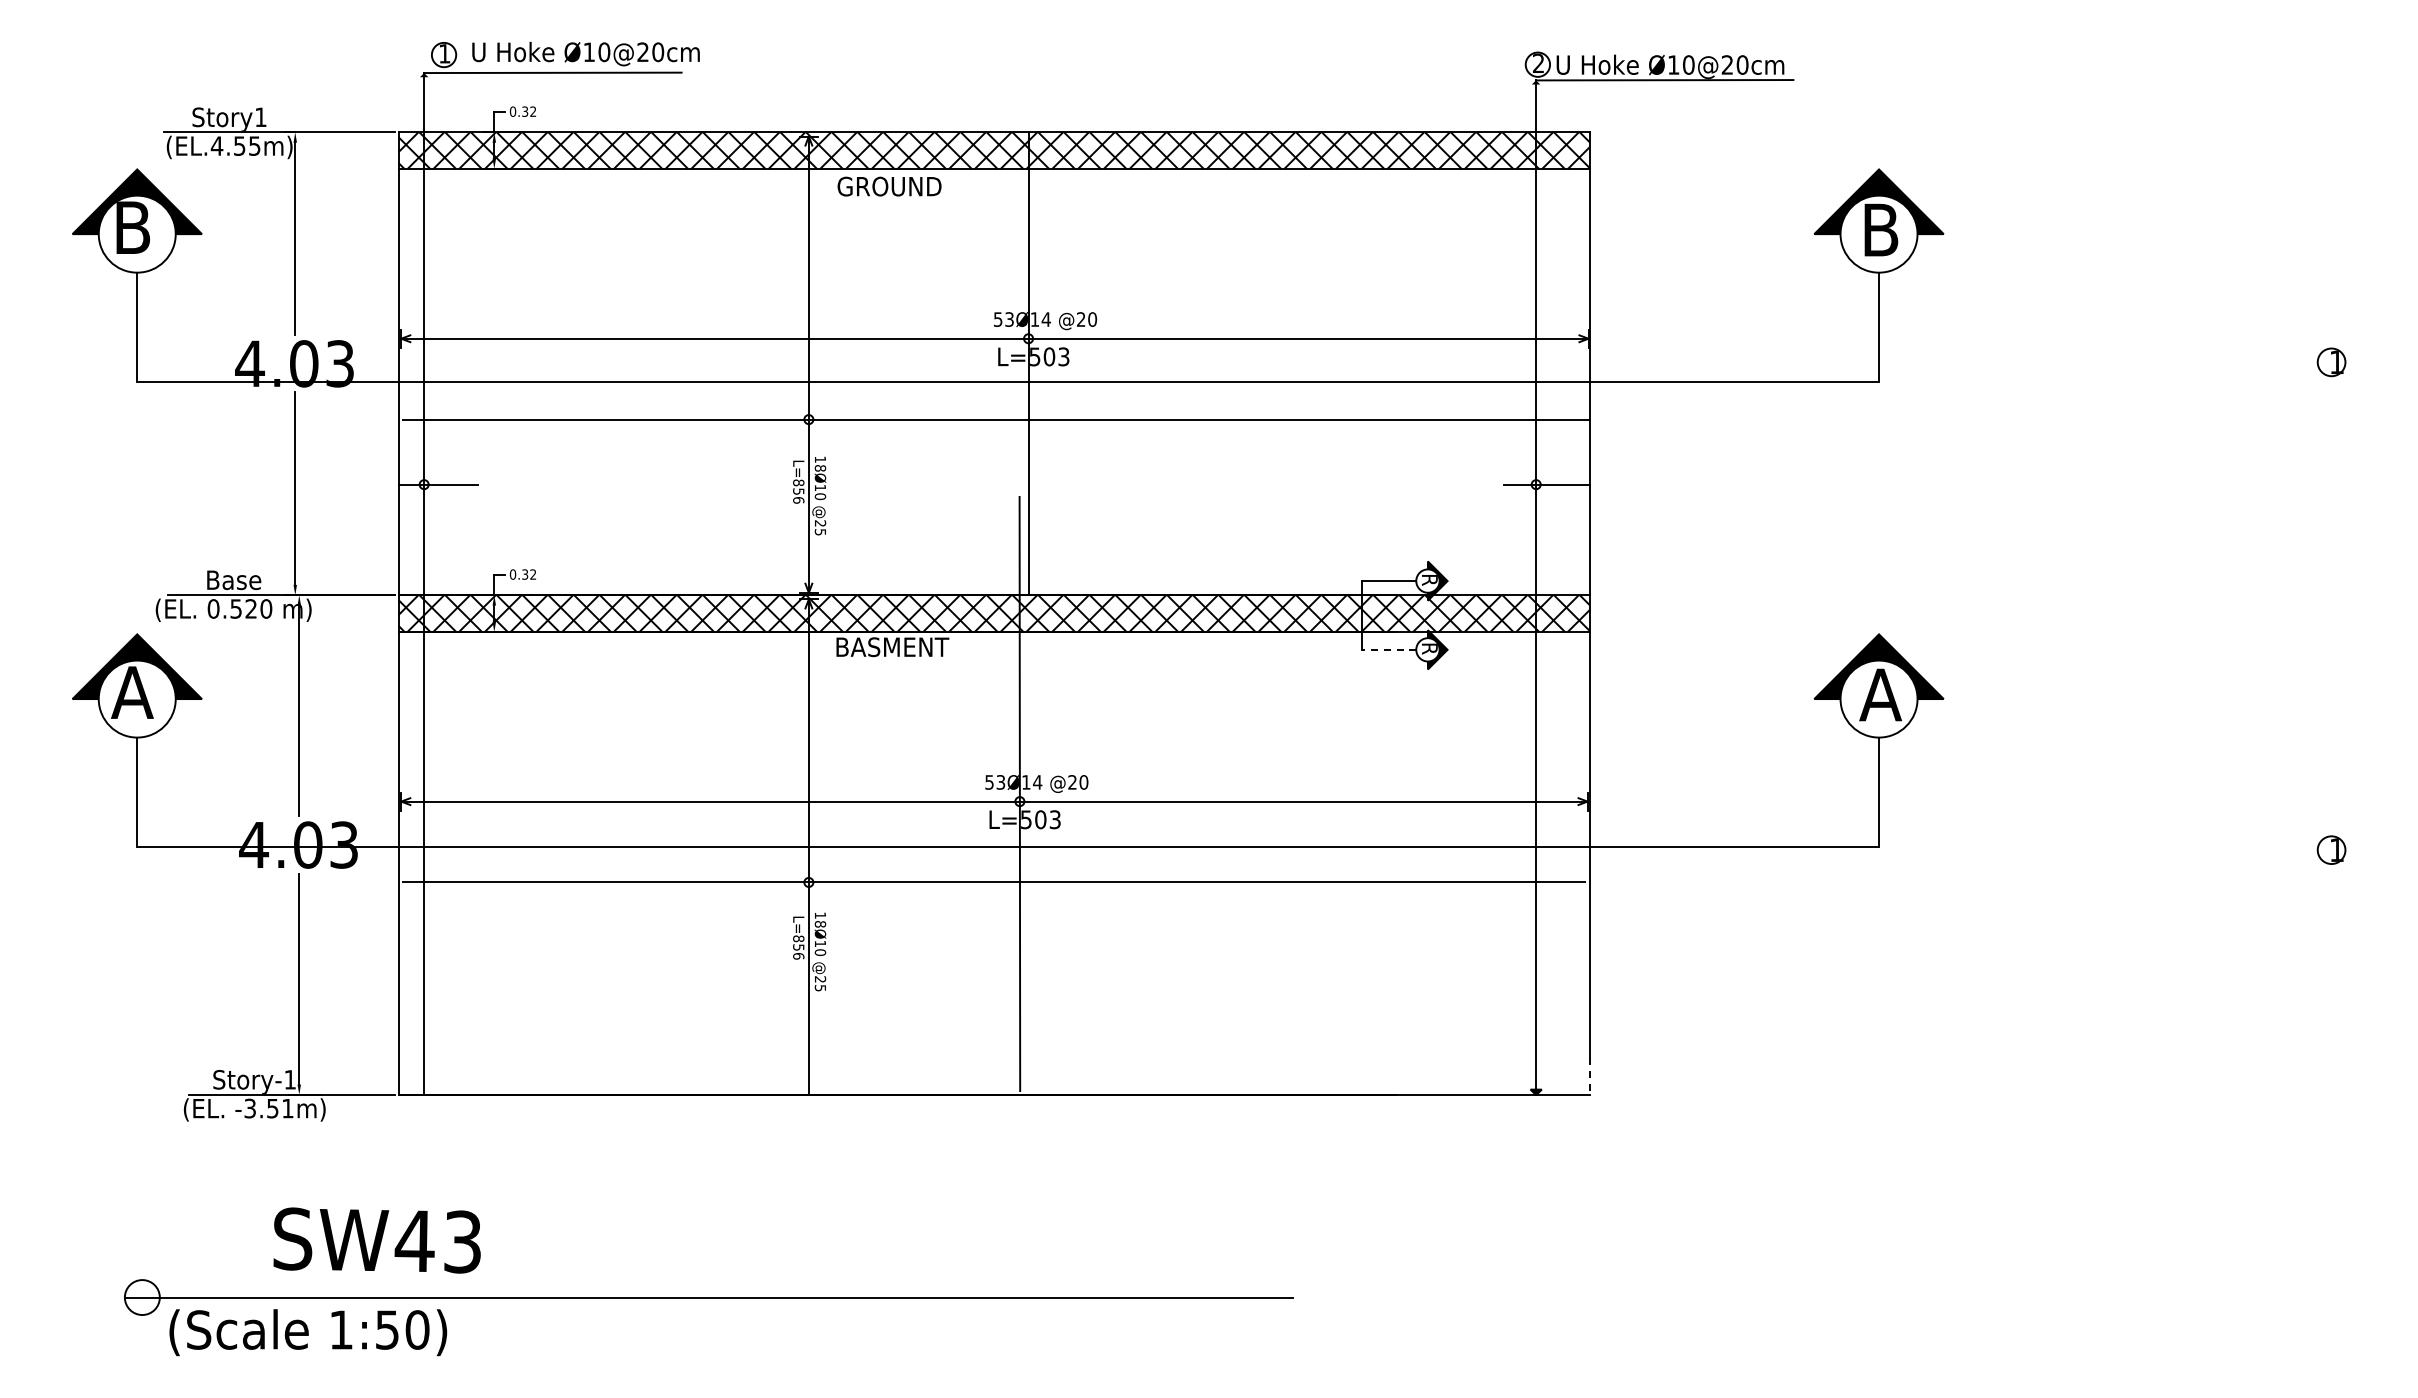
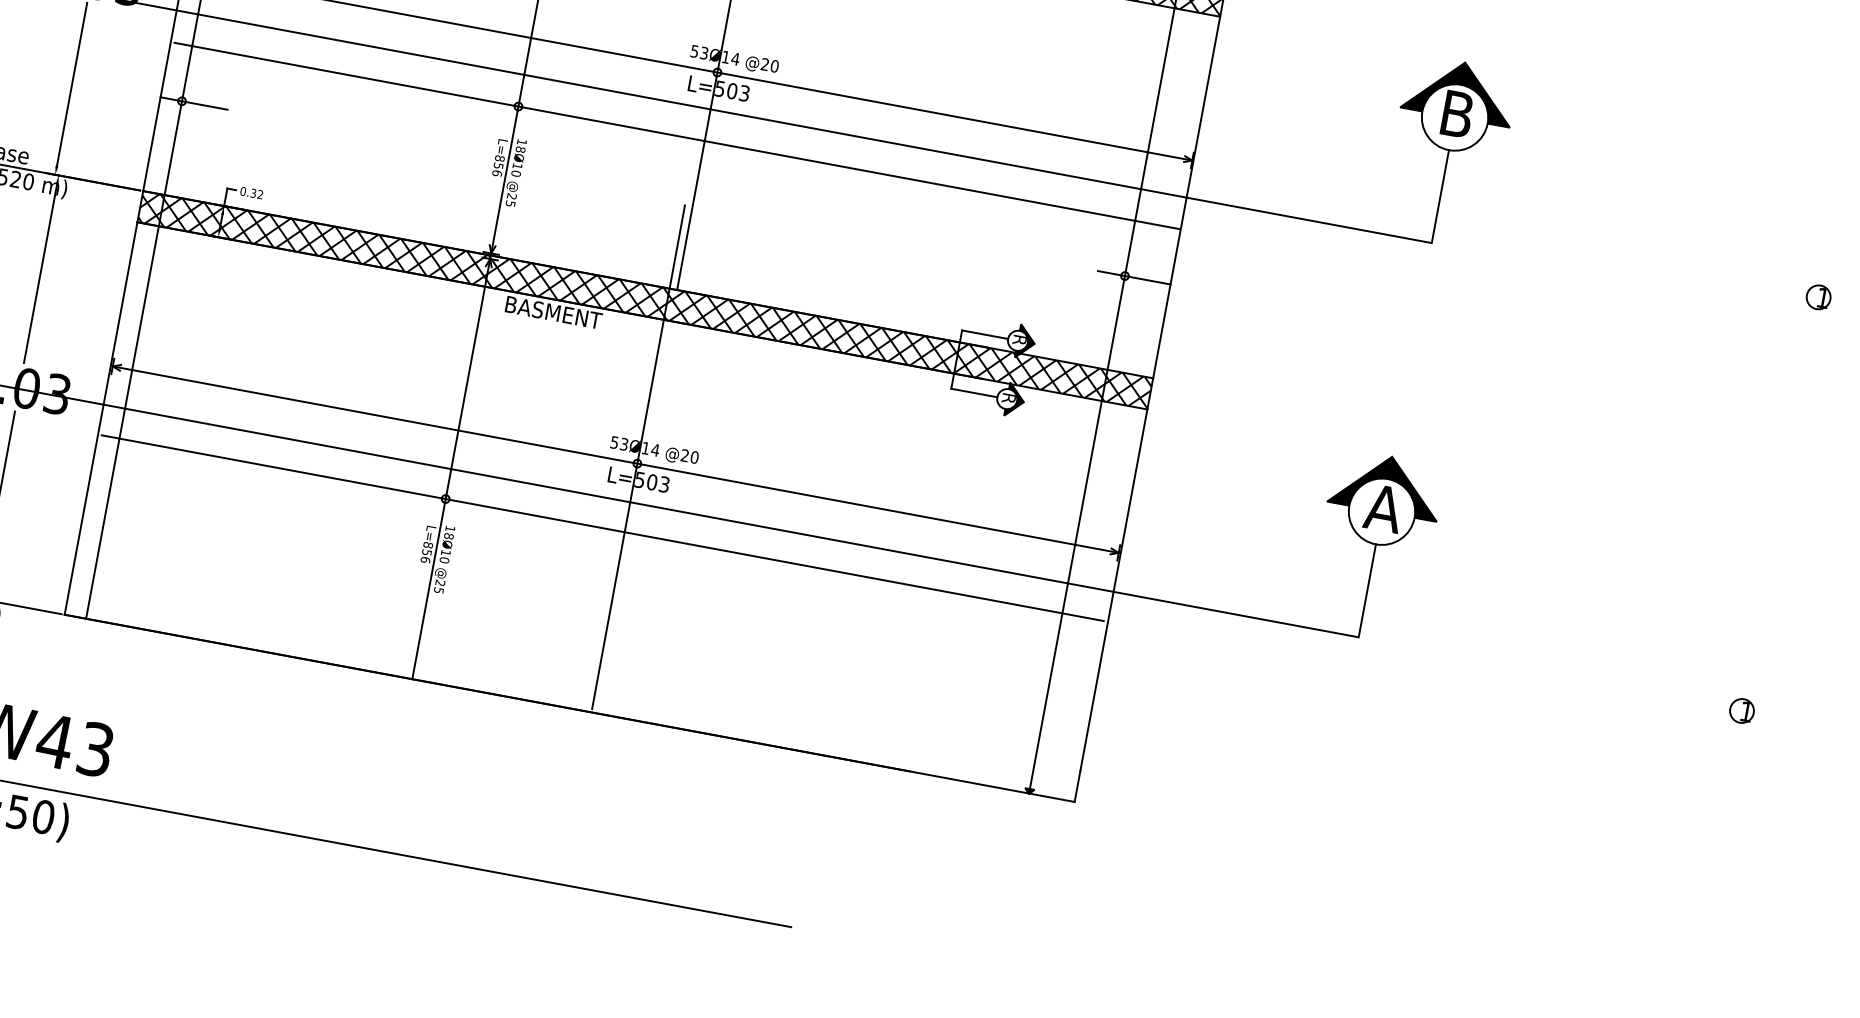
line: (1388, 649) -> (973, 392), dashed -> solid
line: (1589, 1077) -> (1077, 787), dashed -> solid

